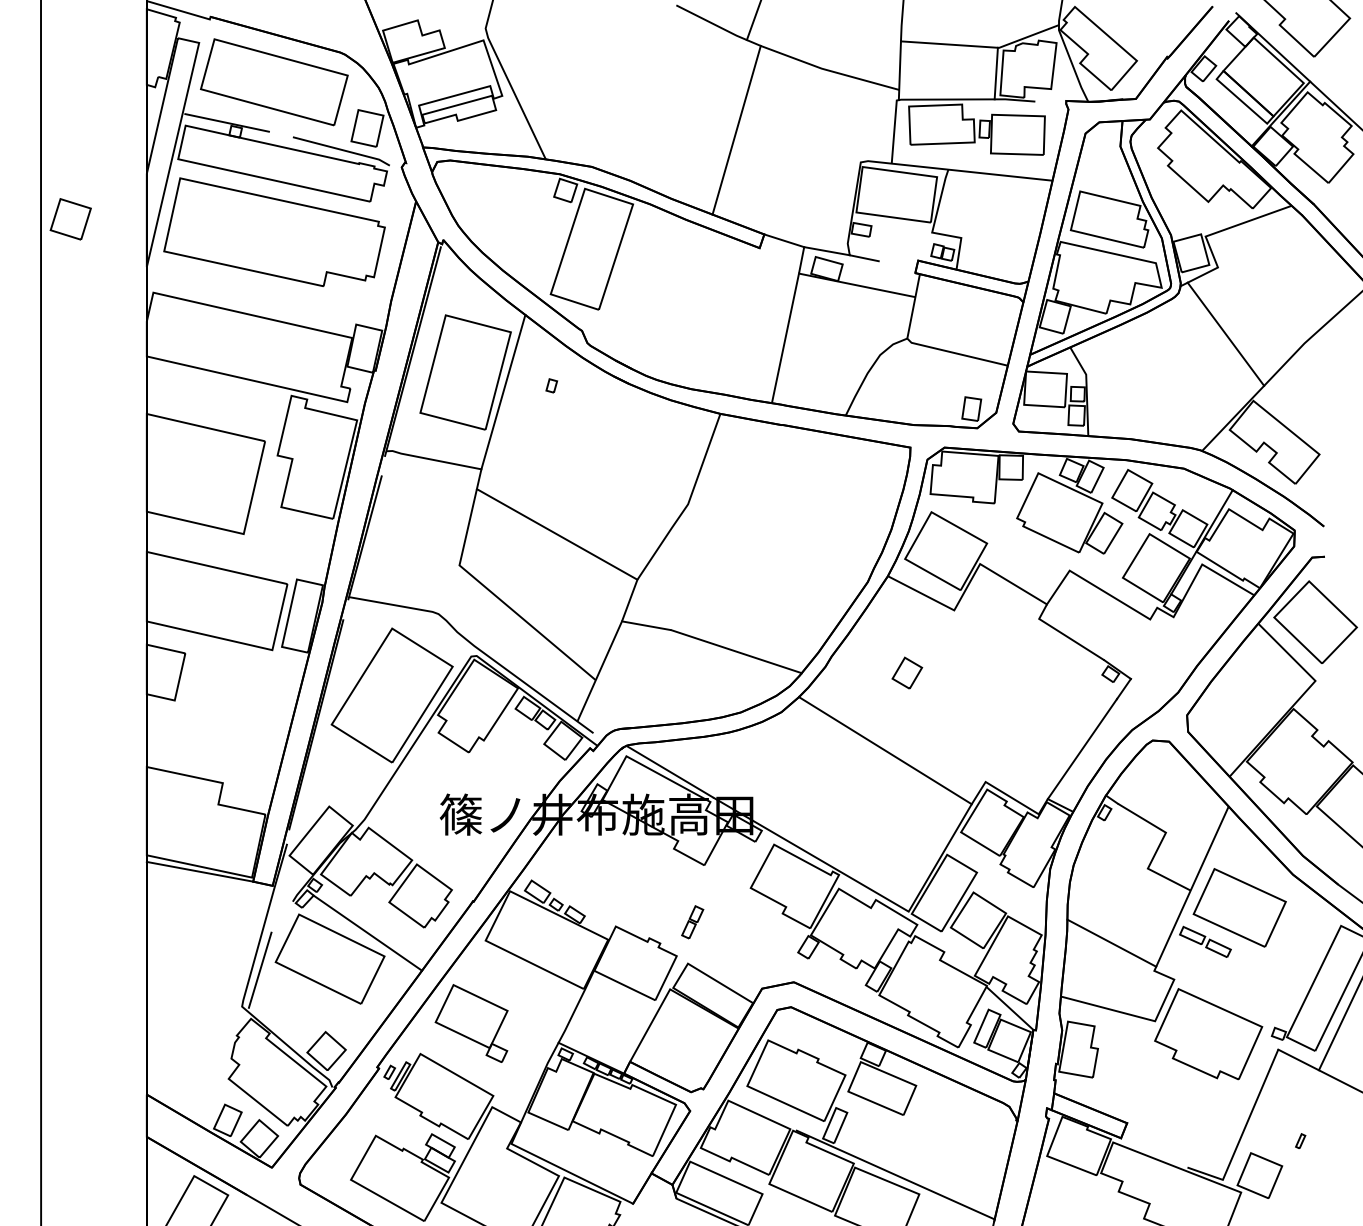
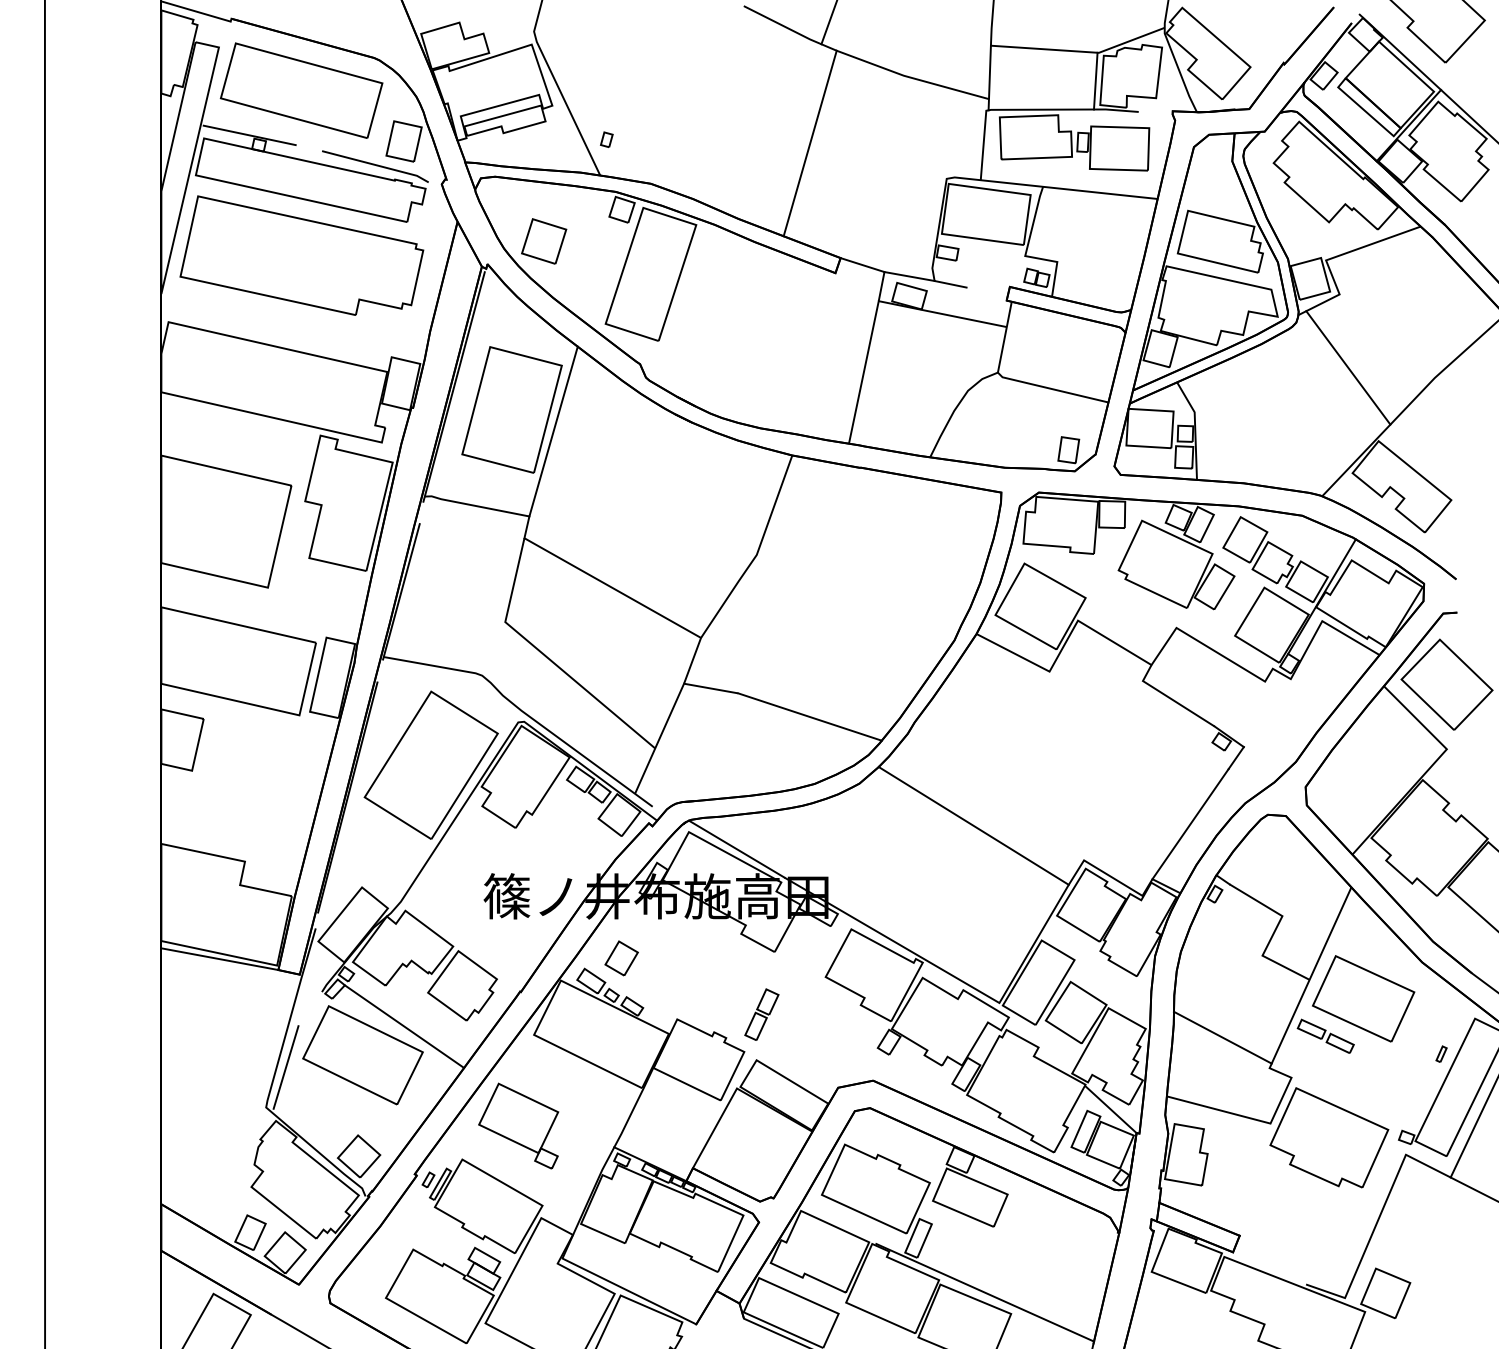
part: (70, 219) -> (543, 241), moved
part: (551, 385) -> (606, 139), moved
part: (907, 672) -> (621, 957), moved
part: (692, 922) -> (761, 1014), size x1.43
part: (1300, 1140) -> (1441, 1053), moved

